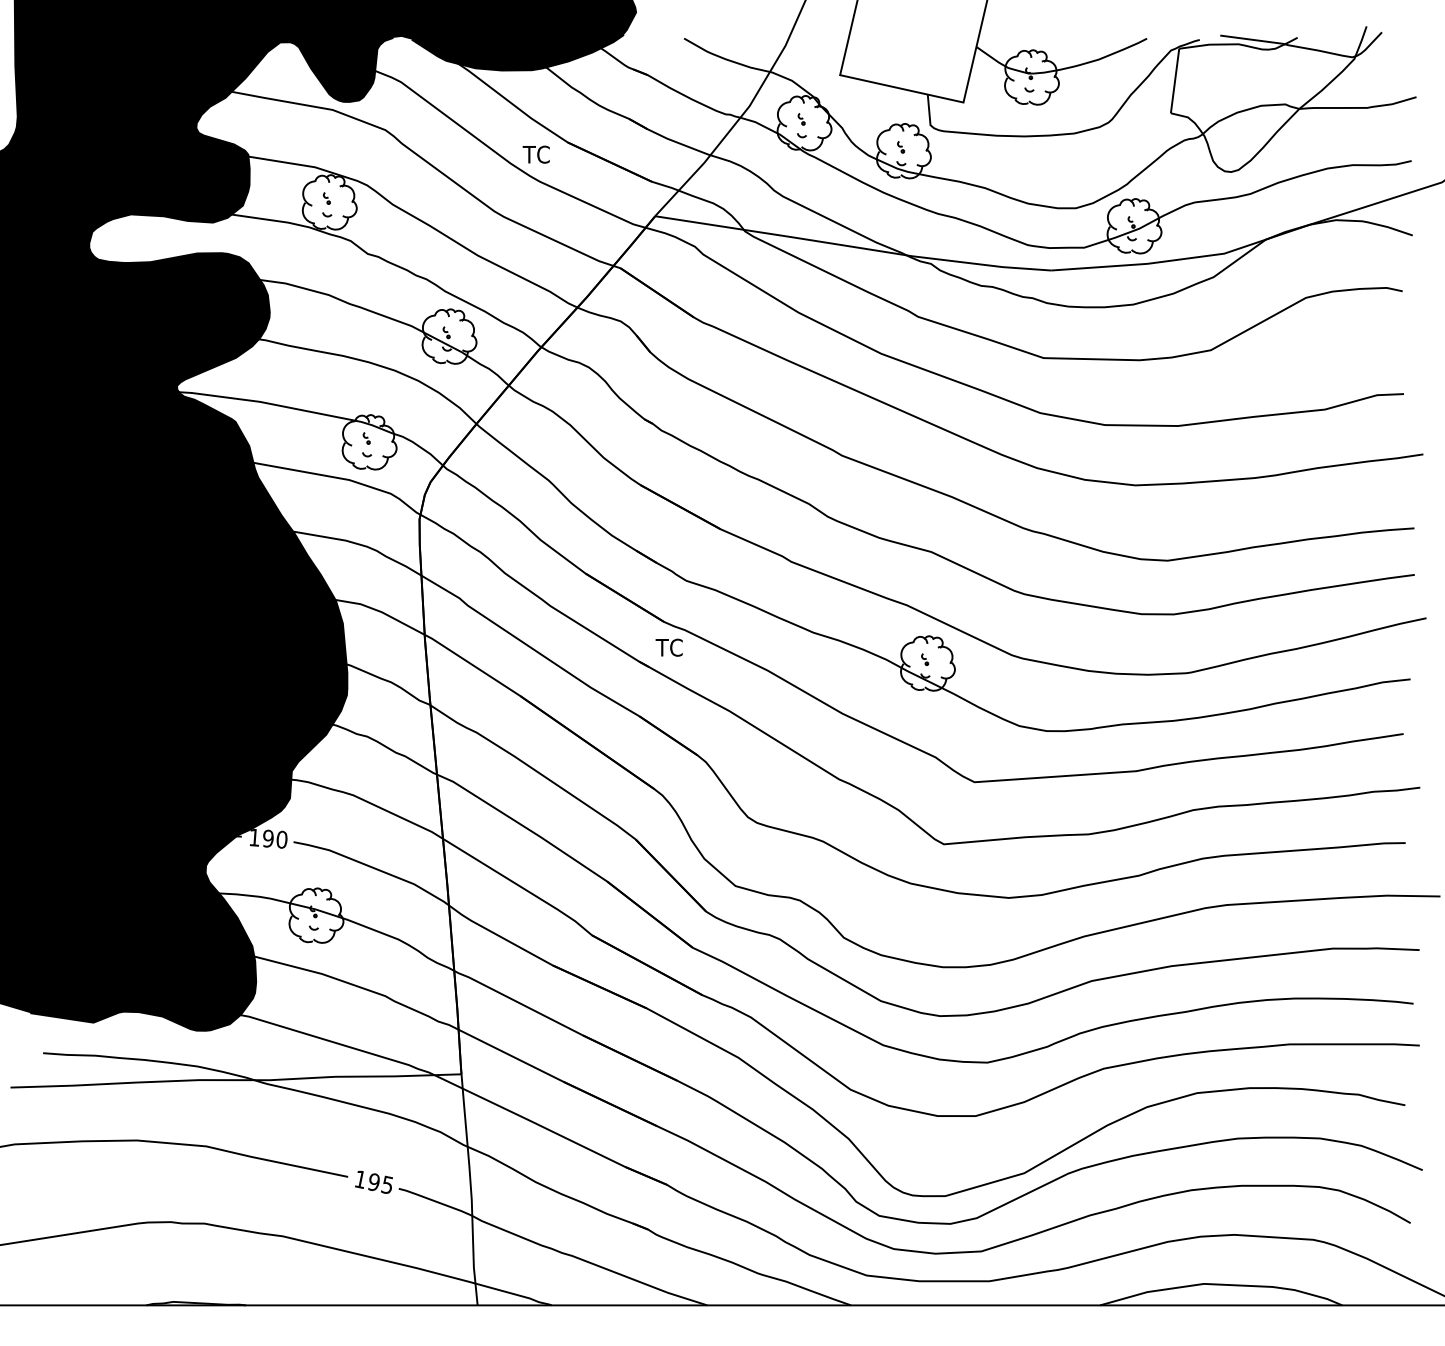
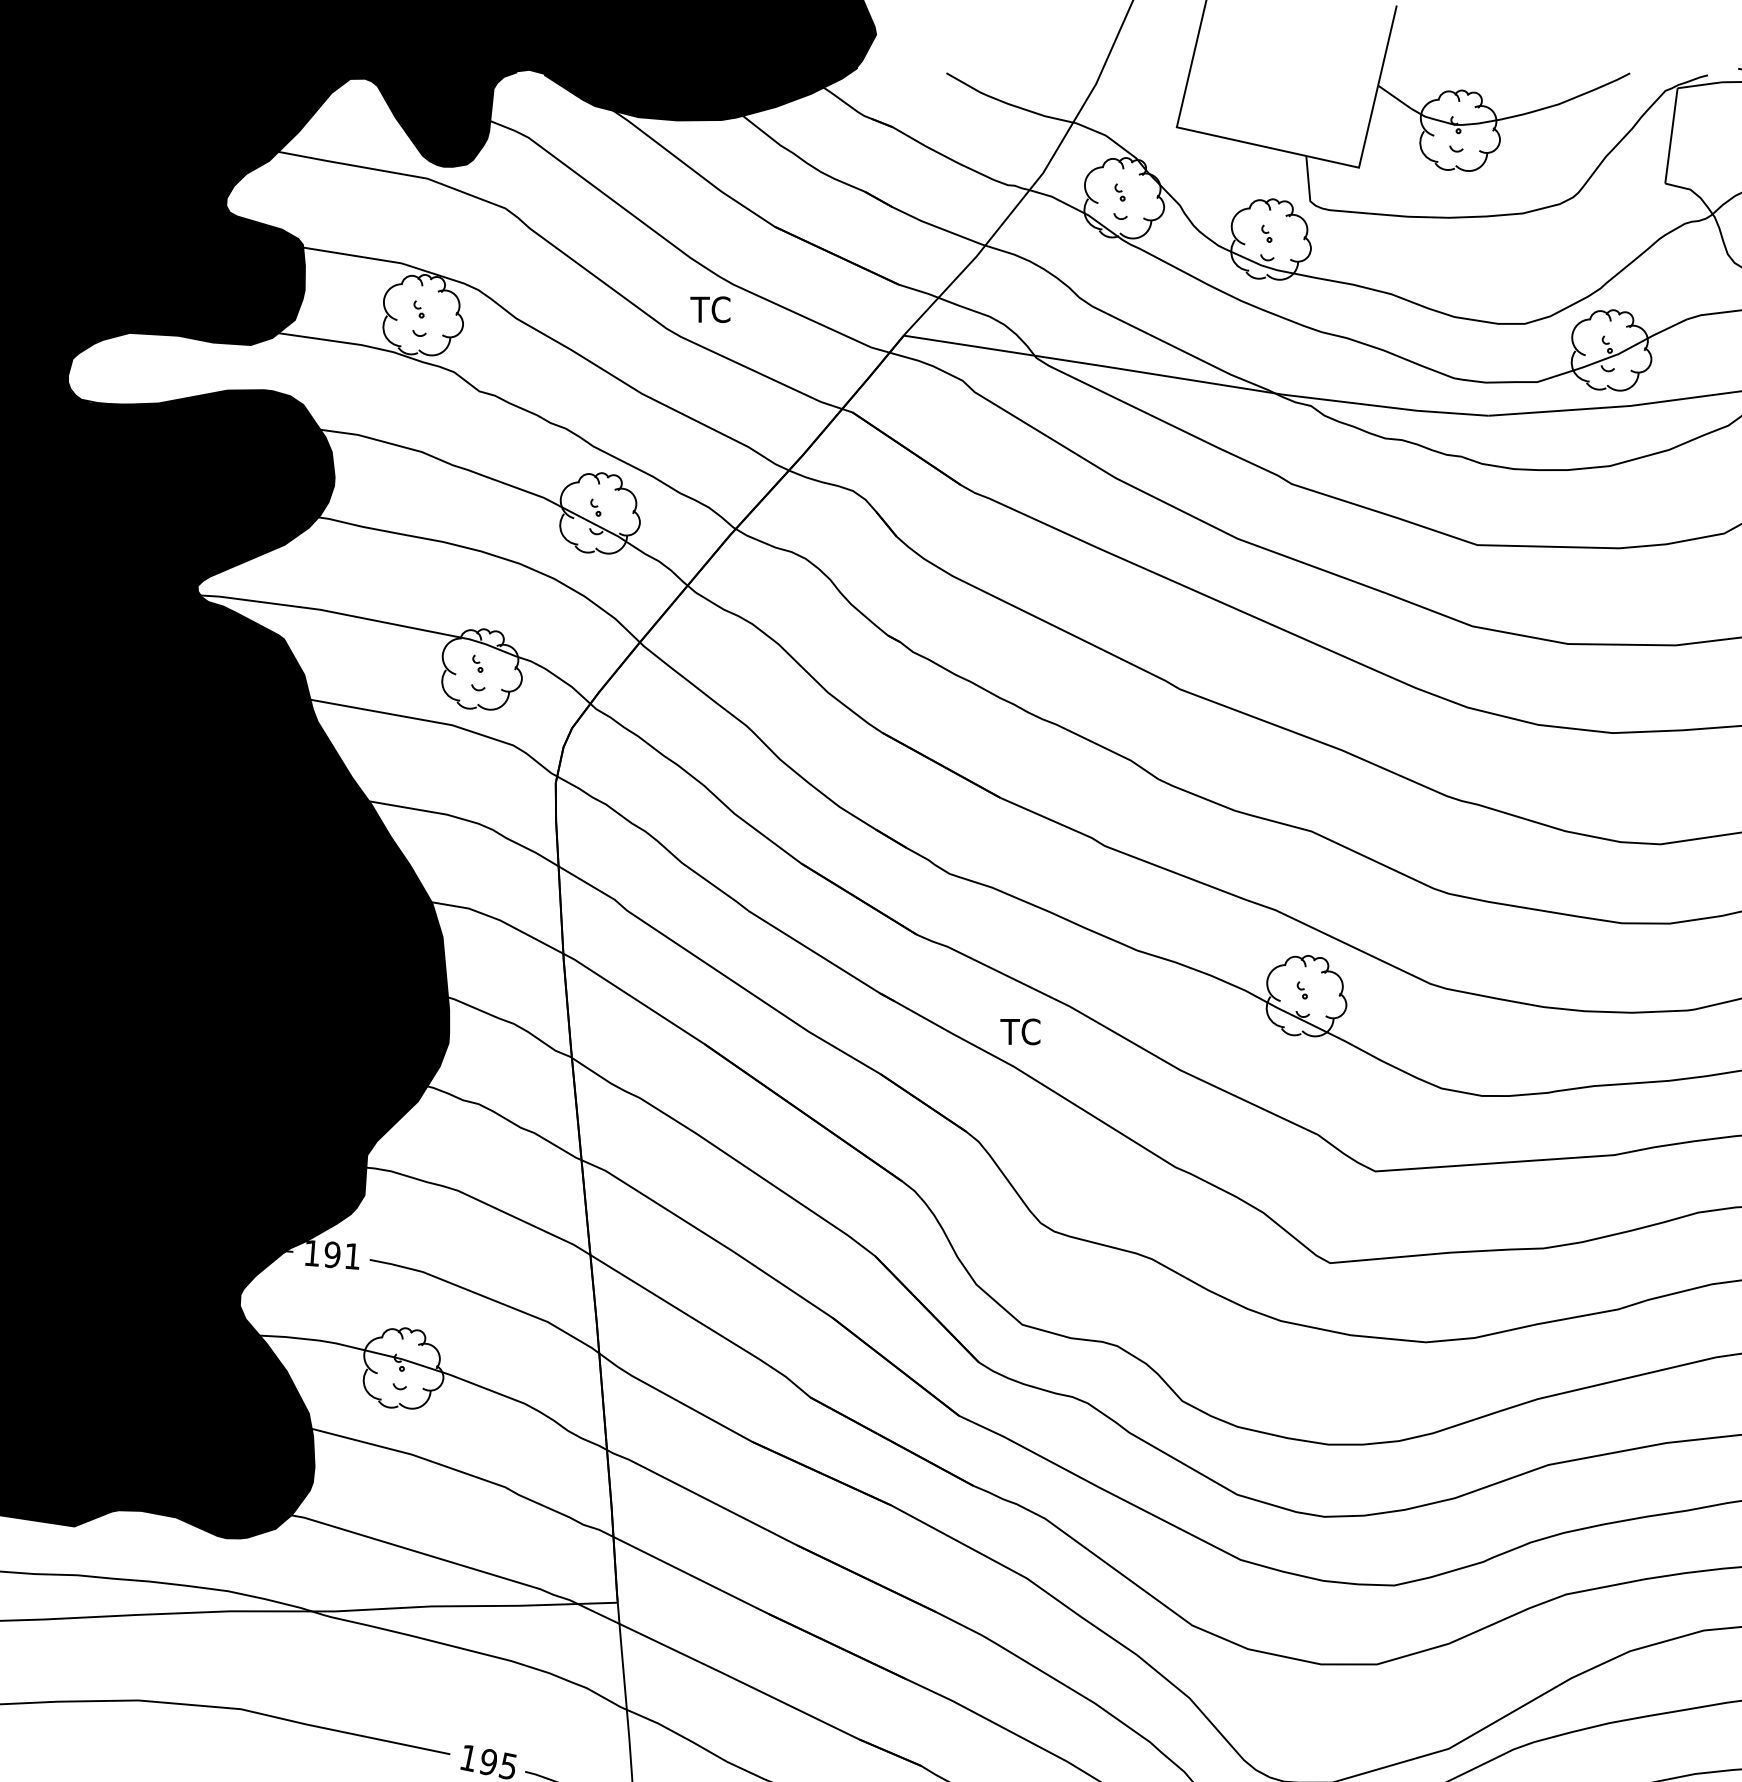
text: (535, 154) -> (709, 309), moved
text: (668, 647) -> (1019, 1031), moved
text: (281, 839) -> (351, 1255), 190 -> 191

